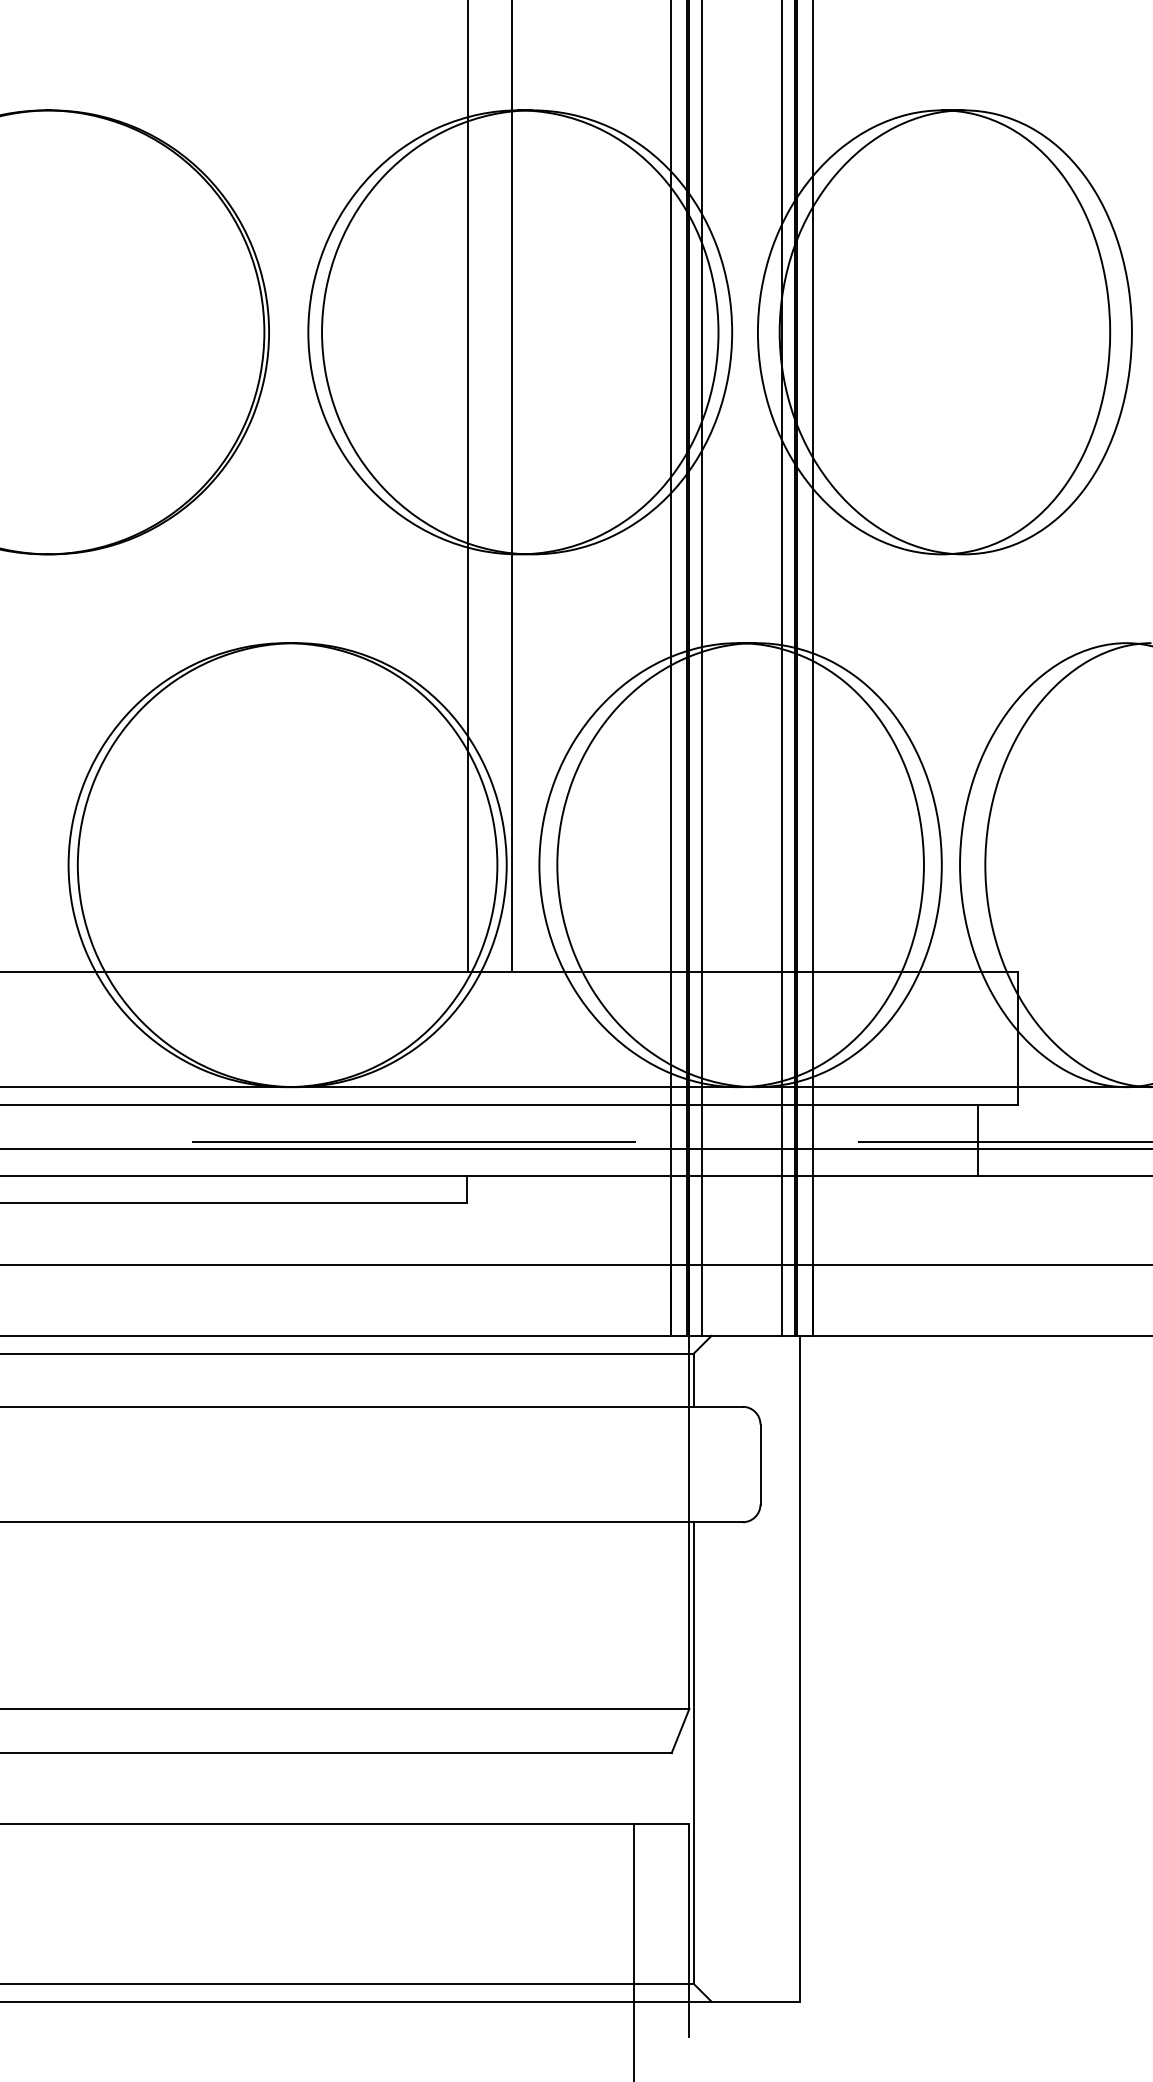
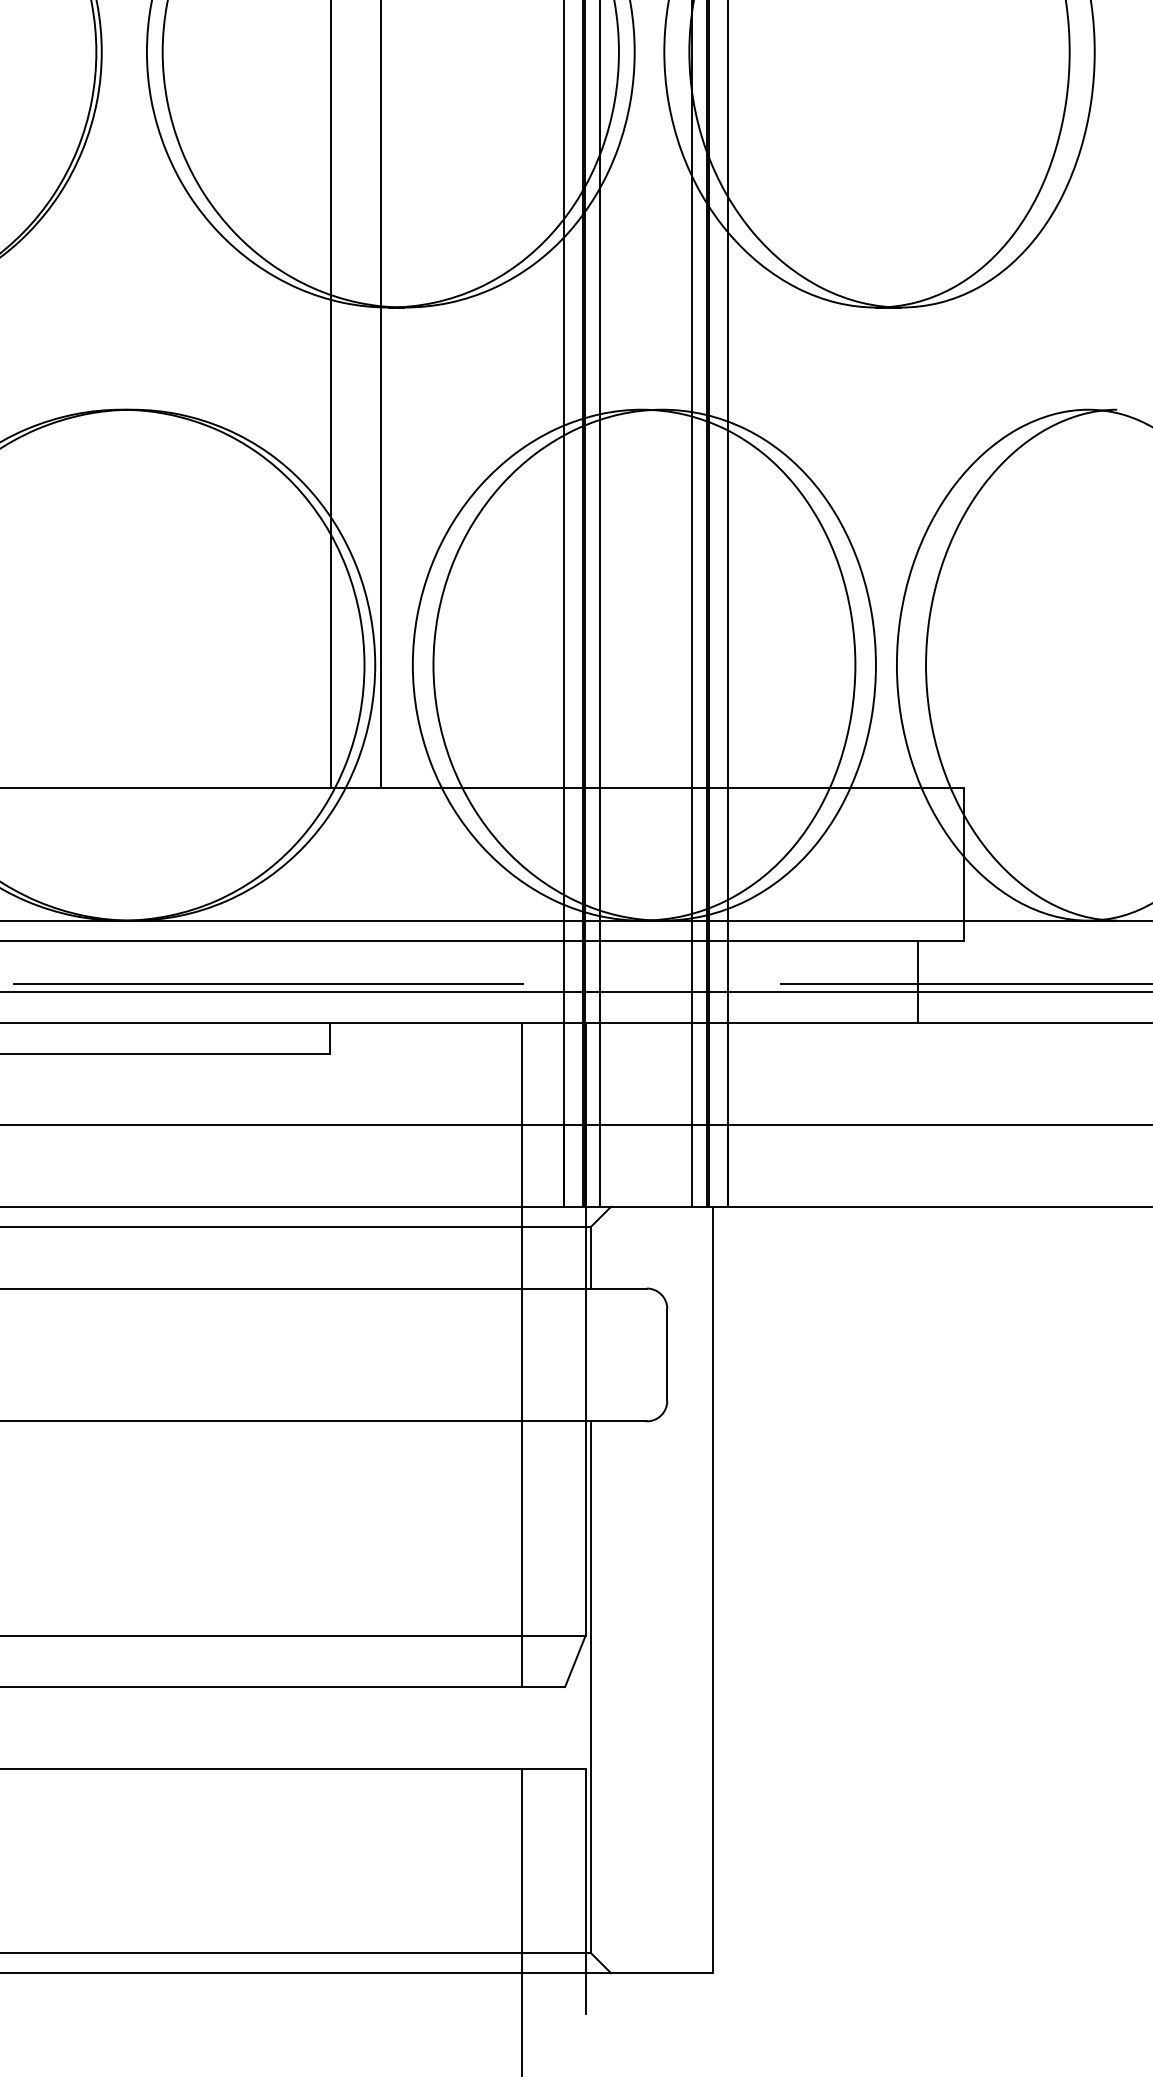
line: (634, 1464) -> (522, 1354), added

